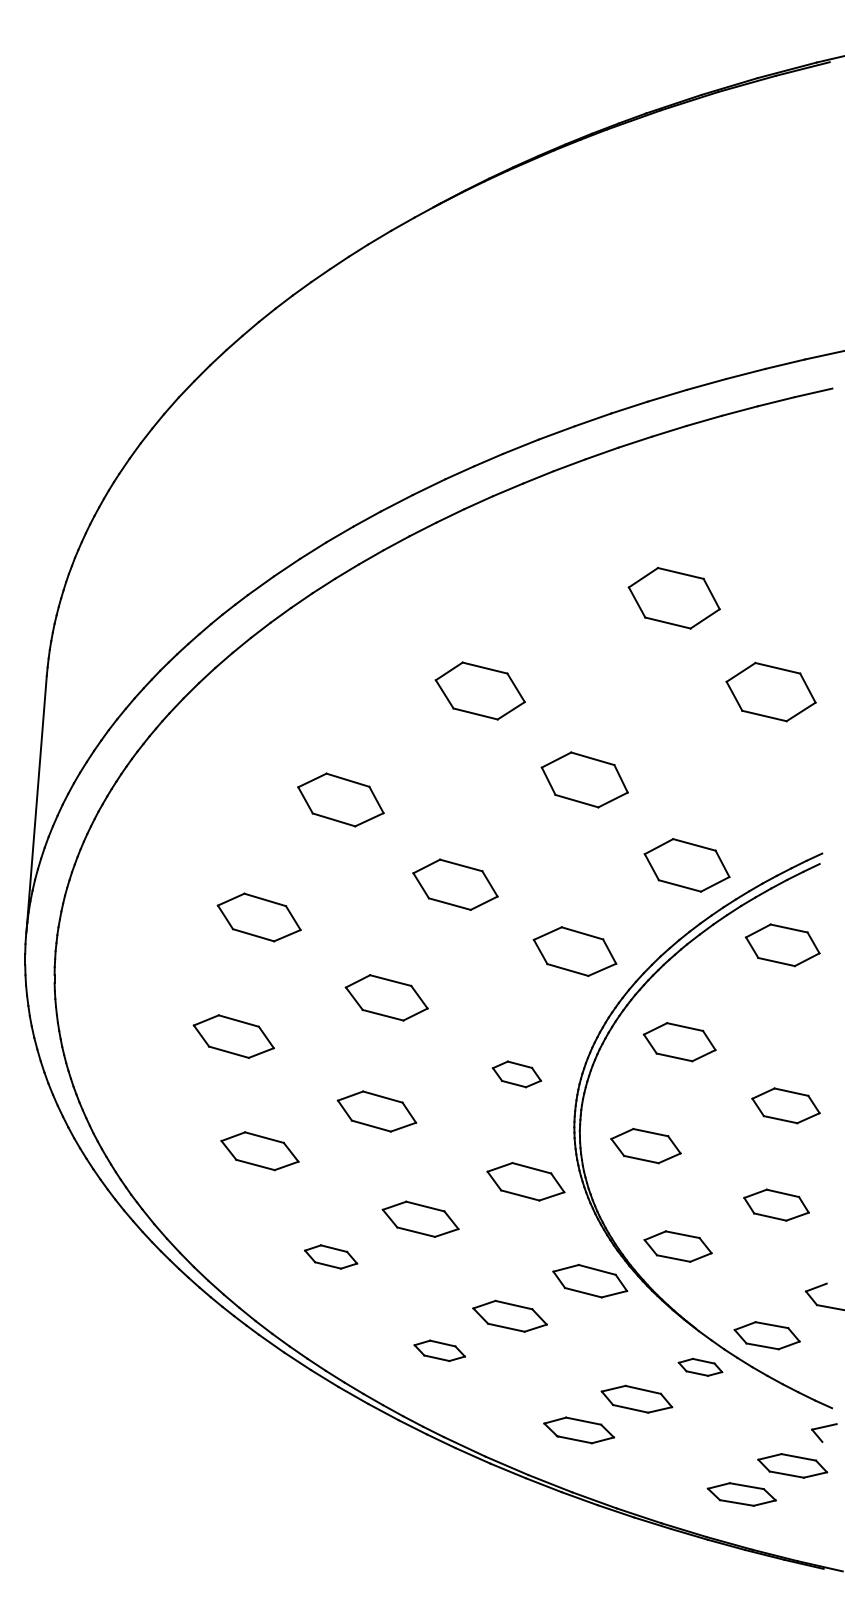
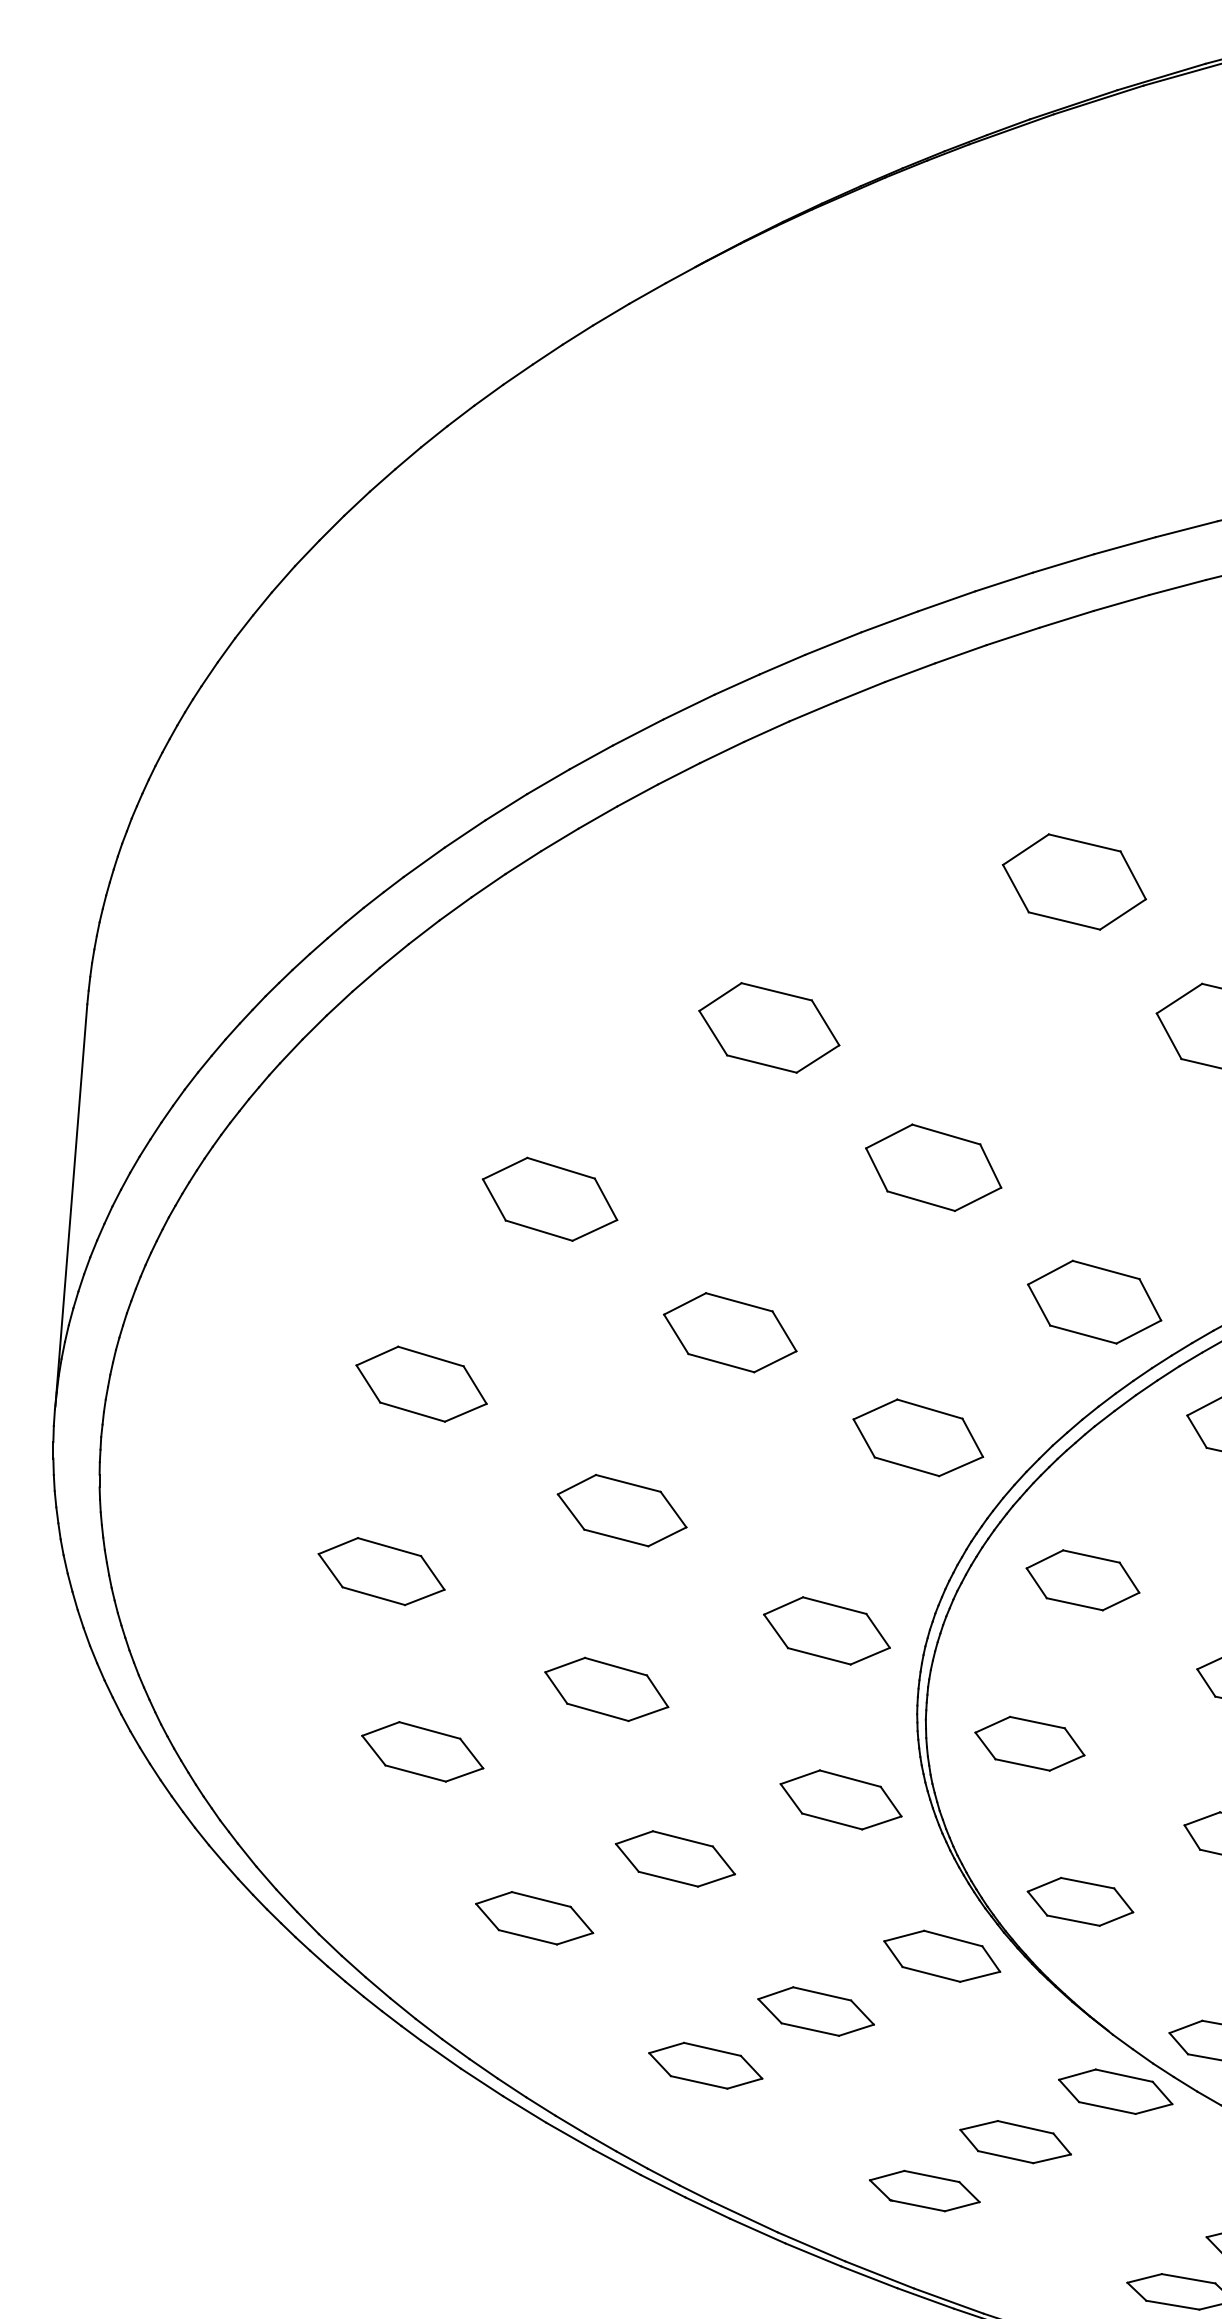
part: (516, 1074) -> (826, 1631), size x1.67
part: (330, 1256) -> (533, 1917), size x1.43
part: (439, 1350) -> (705, 2065), size x1.43
part: (700, 1367) -> (1115, 2092), size x1.67

